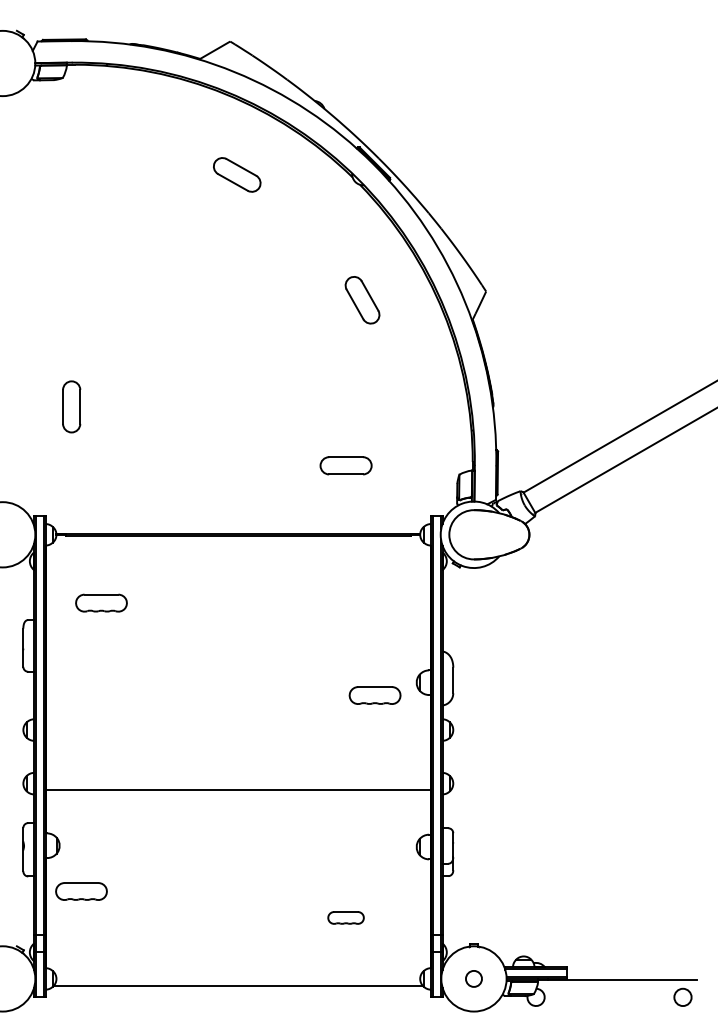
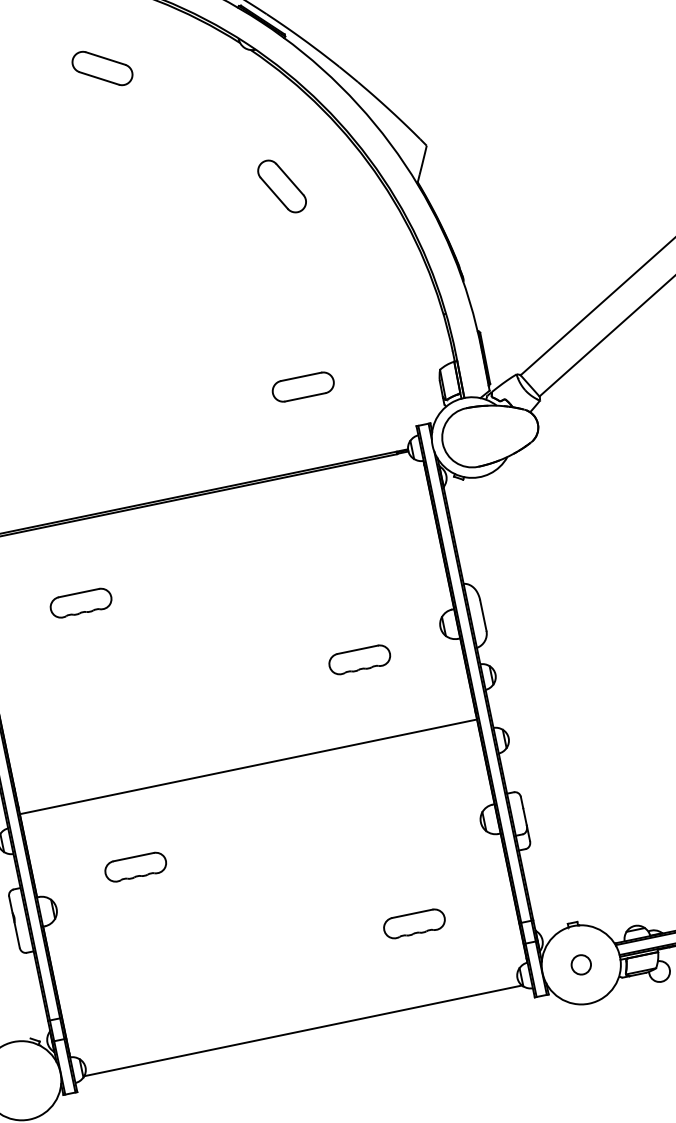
part: (101, 602) -> (80, 602), moved
part: (374, 695) -> (359, 659), moved
line: (237, 790) -> (247, 767), moved
part: (81, 891) -> (135, 867), moved
part: (345, 917) -> (413, 923), size x1.43

